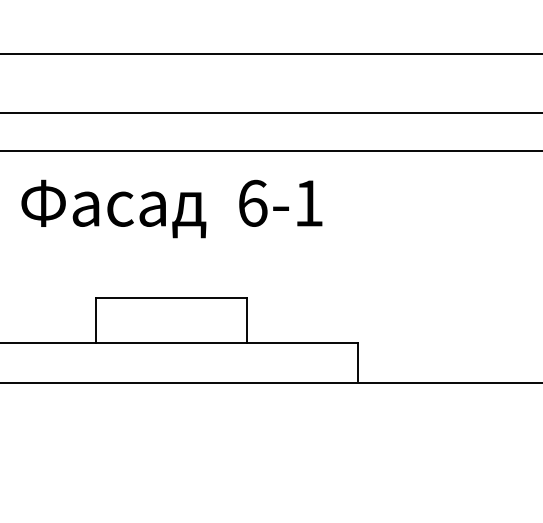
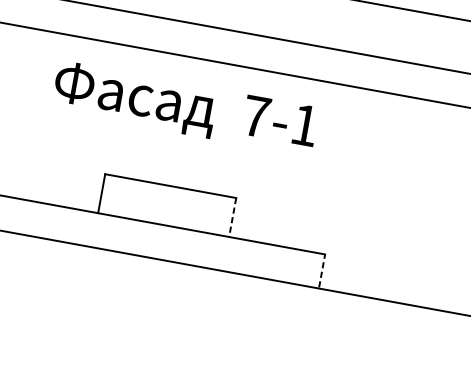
text: (252, 202) -> (256, 115), 6-1 -> 7-1
line: (246, 321) -> (232, 217), solid -> dashed
line: (357, 361) -> (322, 270), solid -> dashed

